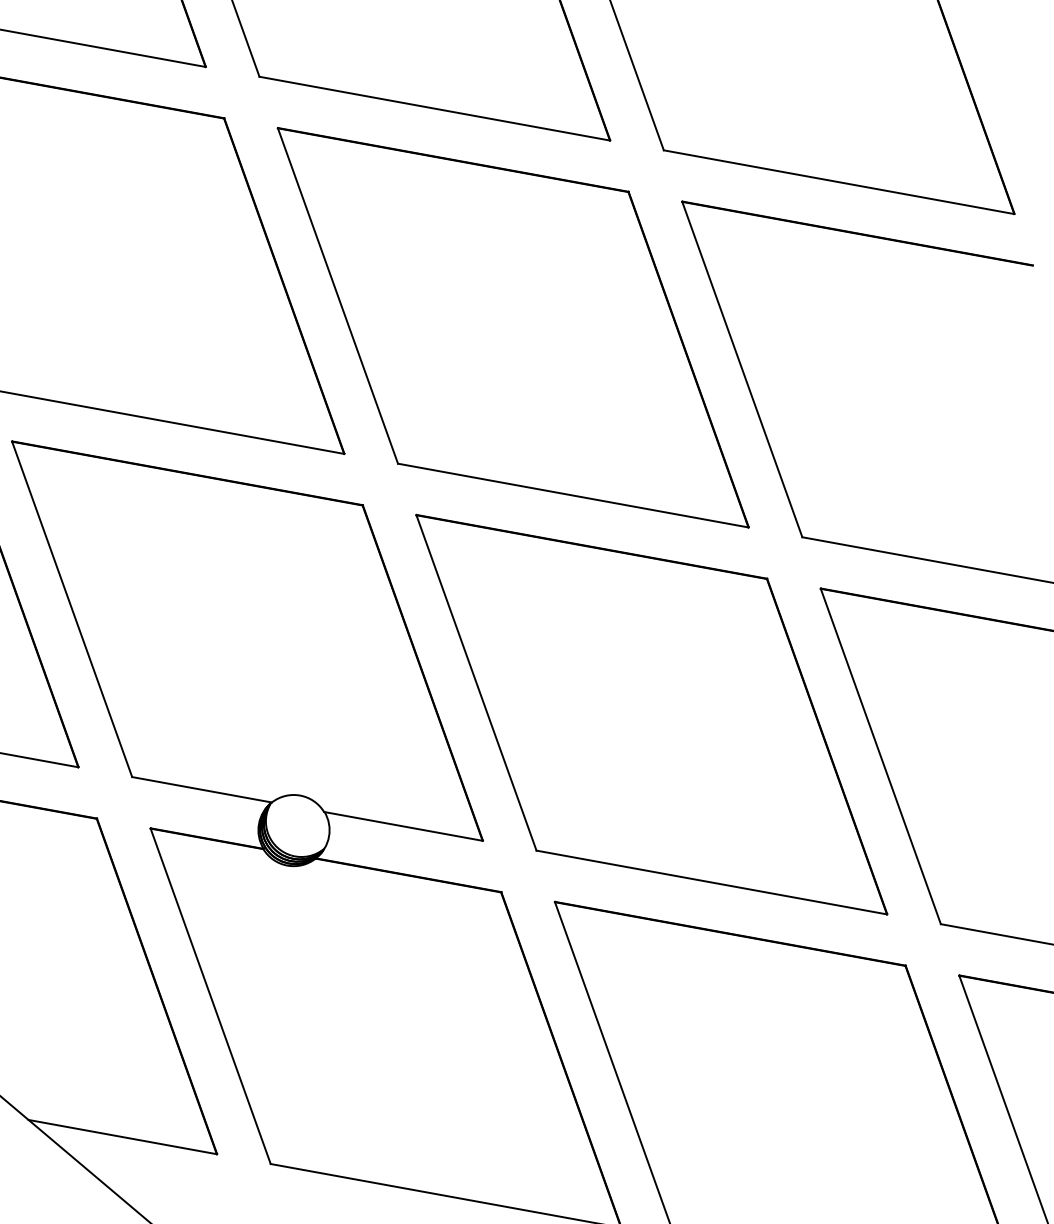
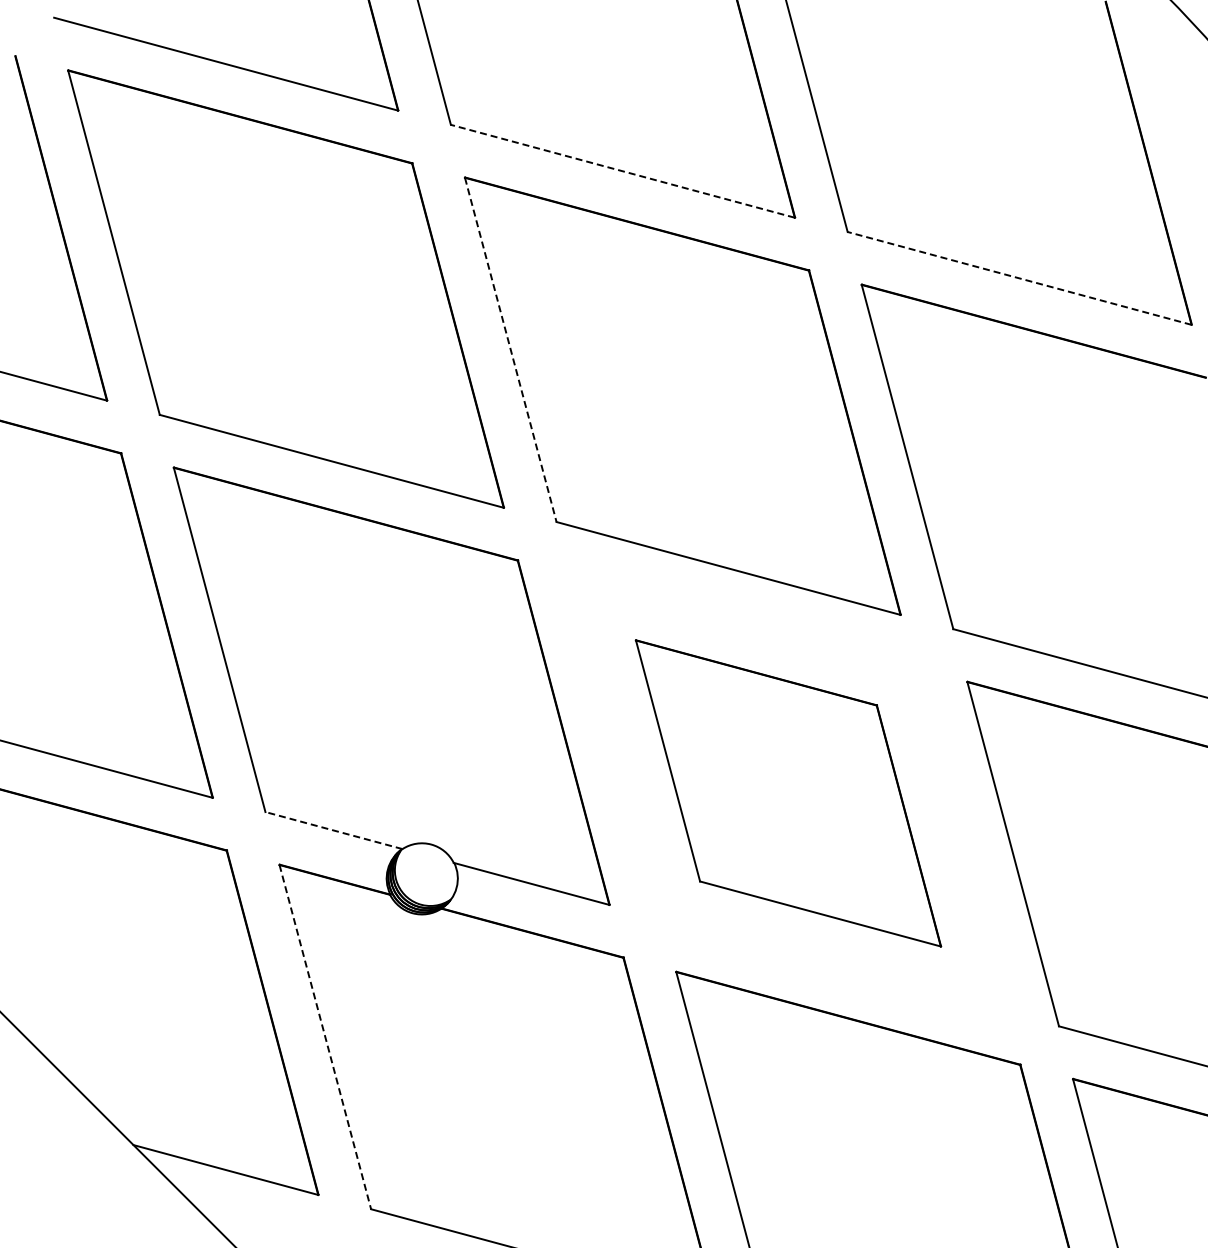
line: (434, 108) -> (622, 171), solid -> dashed
line: (838, 182) -> (1019, 278), solid -> dashed
line: (337, 296) -> (510, 350), solid -> dashed
part: (651, 714) -> (788, 793), size x0.7
line: (202, 789) -> (334, 830), solid -> dashed
line: (210, 996) -> (325, 1037), solid -> dashed

